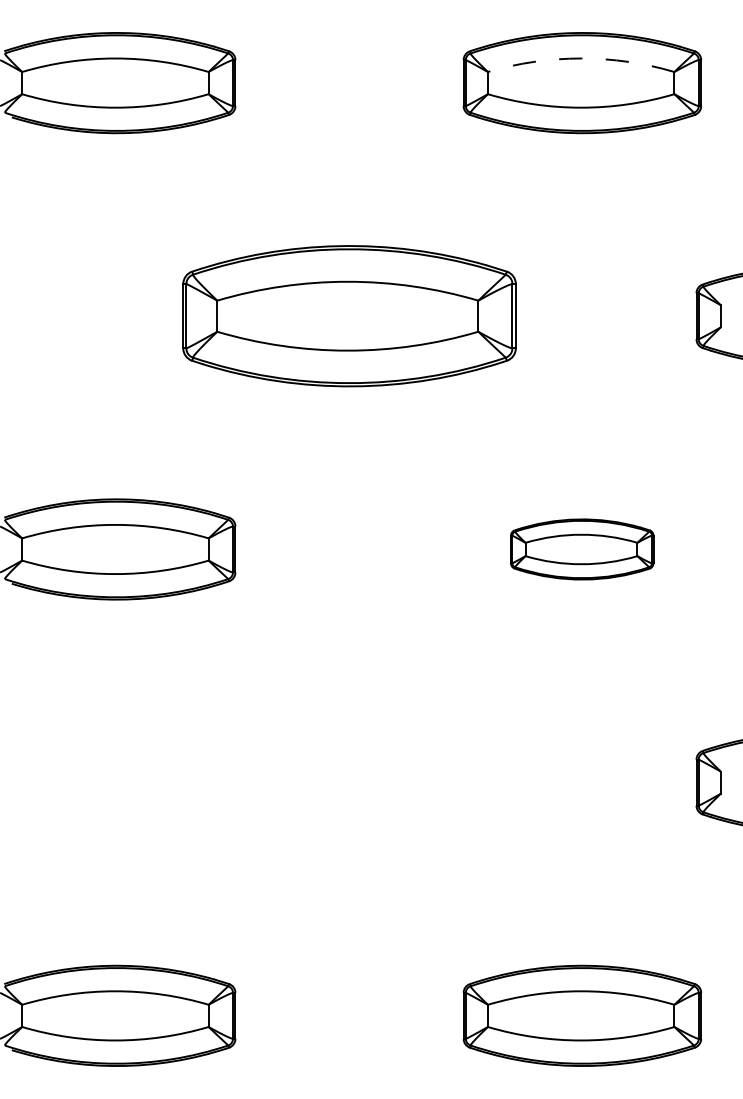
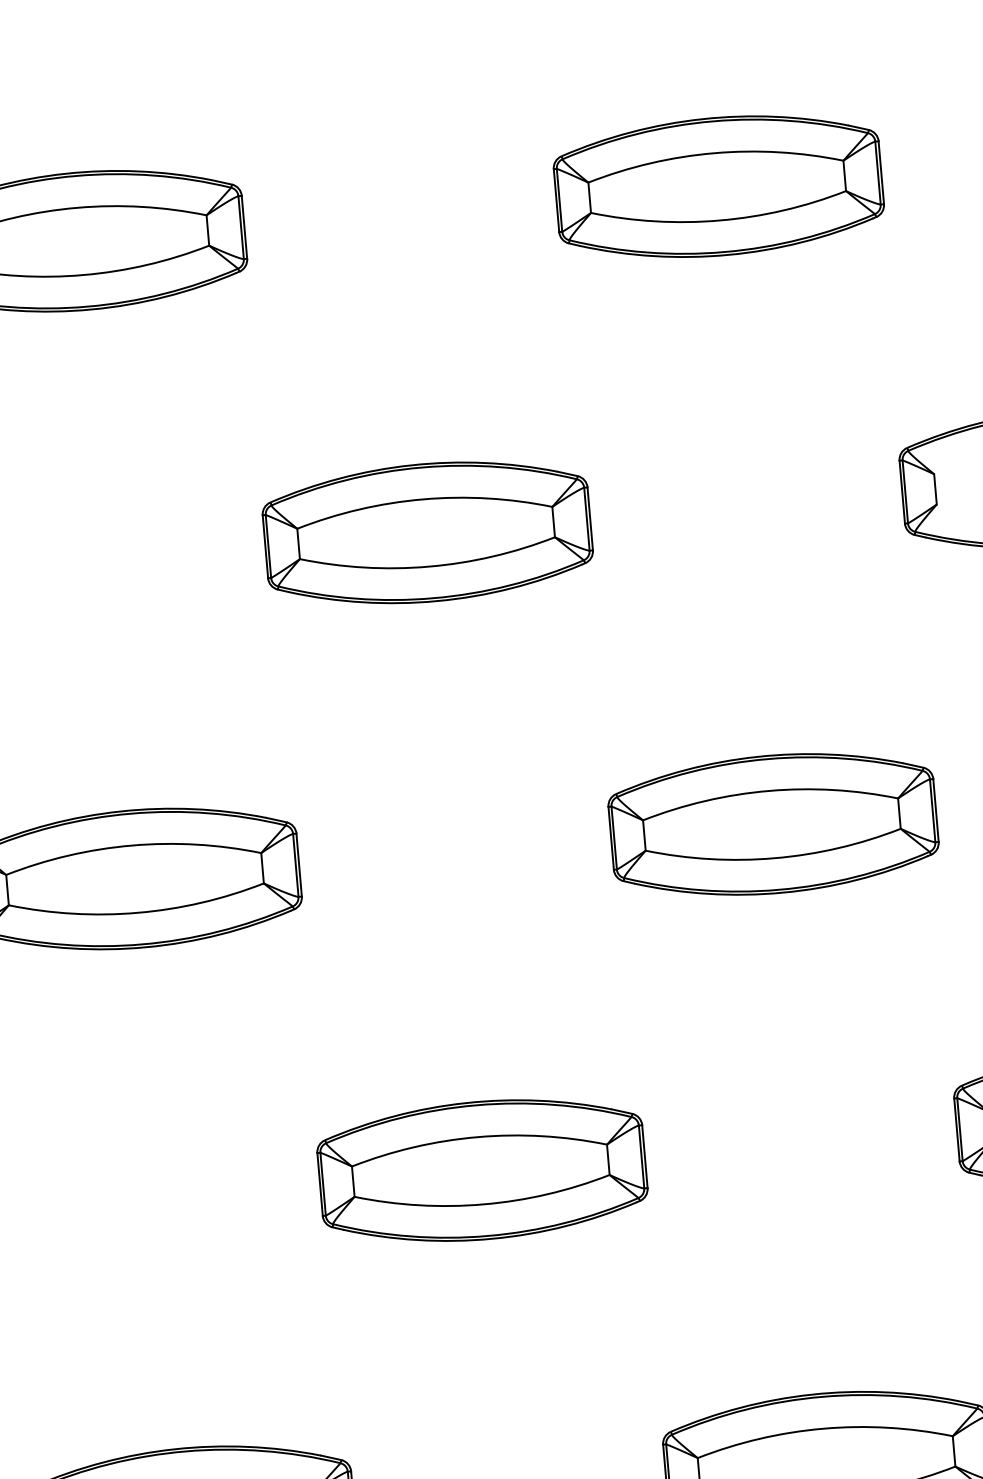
arc: (581, 58) -> (714, 153), dashed -> solid
part: (349, 316) -> (427, 533), size x0.71
part: (581, 549) -> (772, 824), size x1.67
part: (349, 782) -> (482, 1170), added

